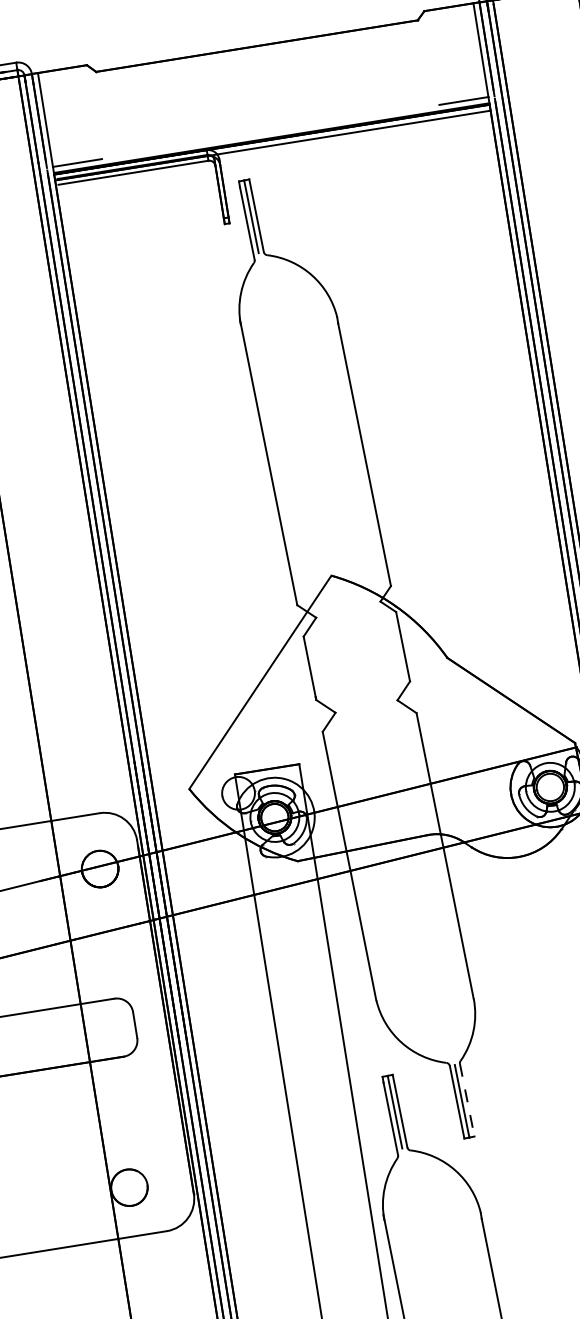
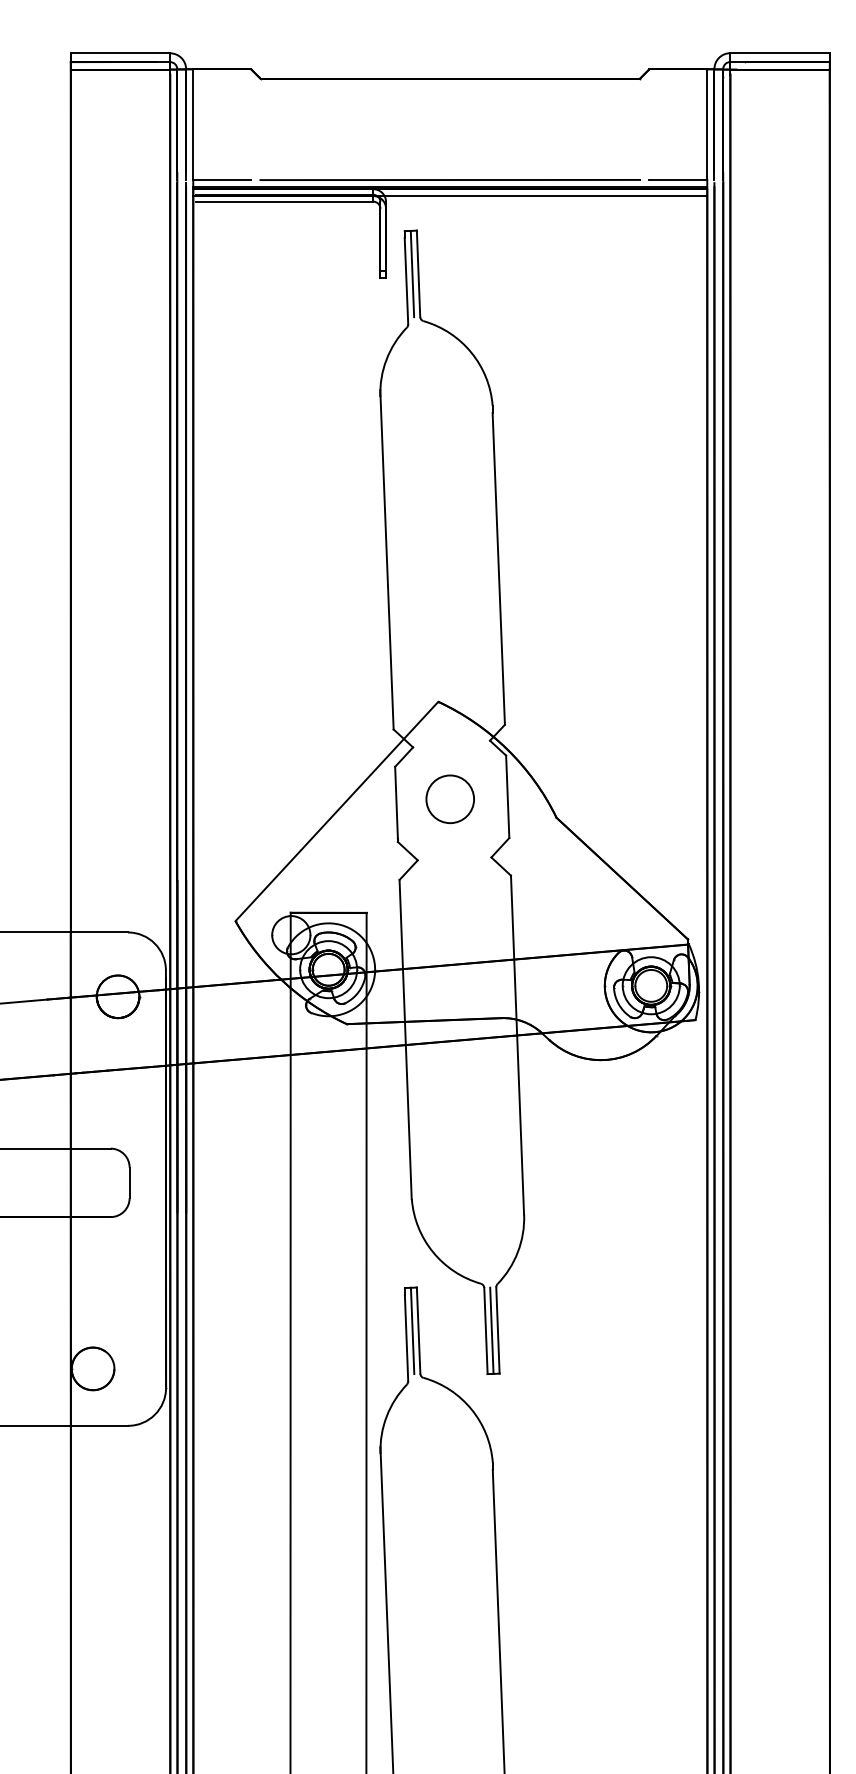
line: (270, 131) -> (450, 179), added
part: (353, 656) -> (449, 798), added
line: (466, 1101) -> (497, 1331), dashed -> solid

